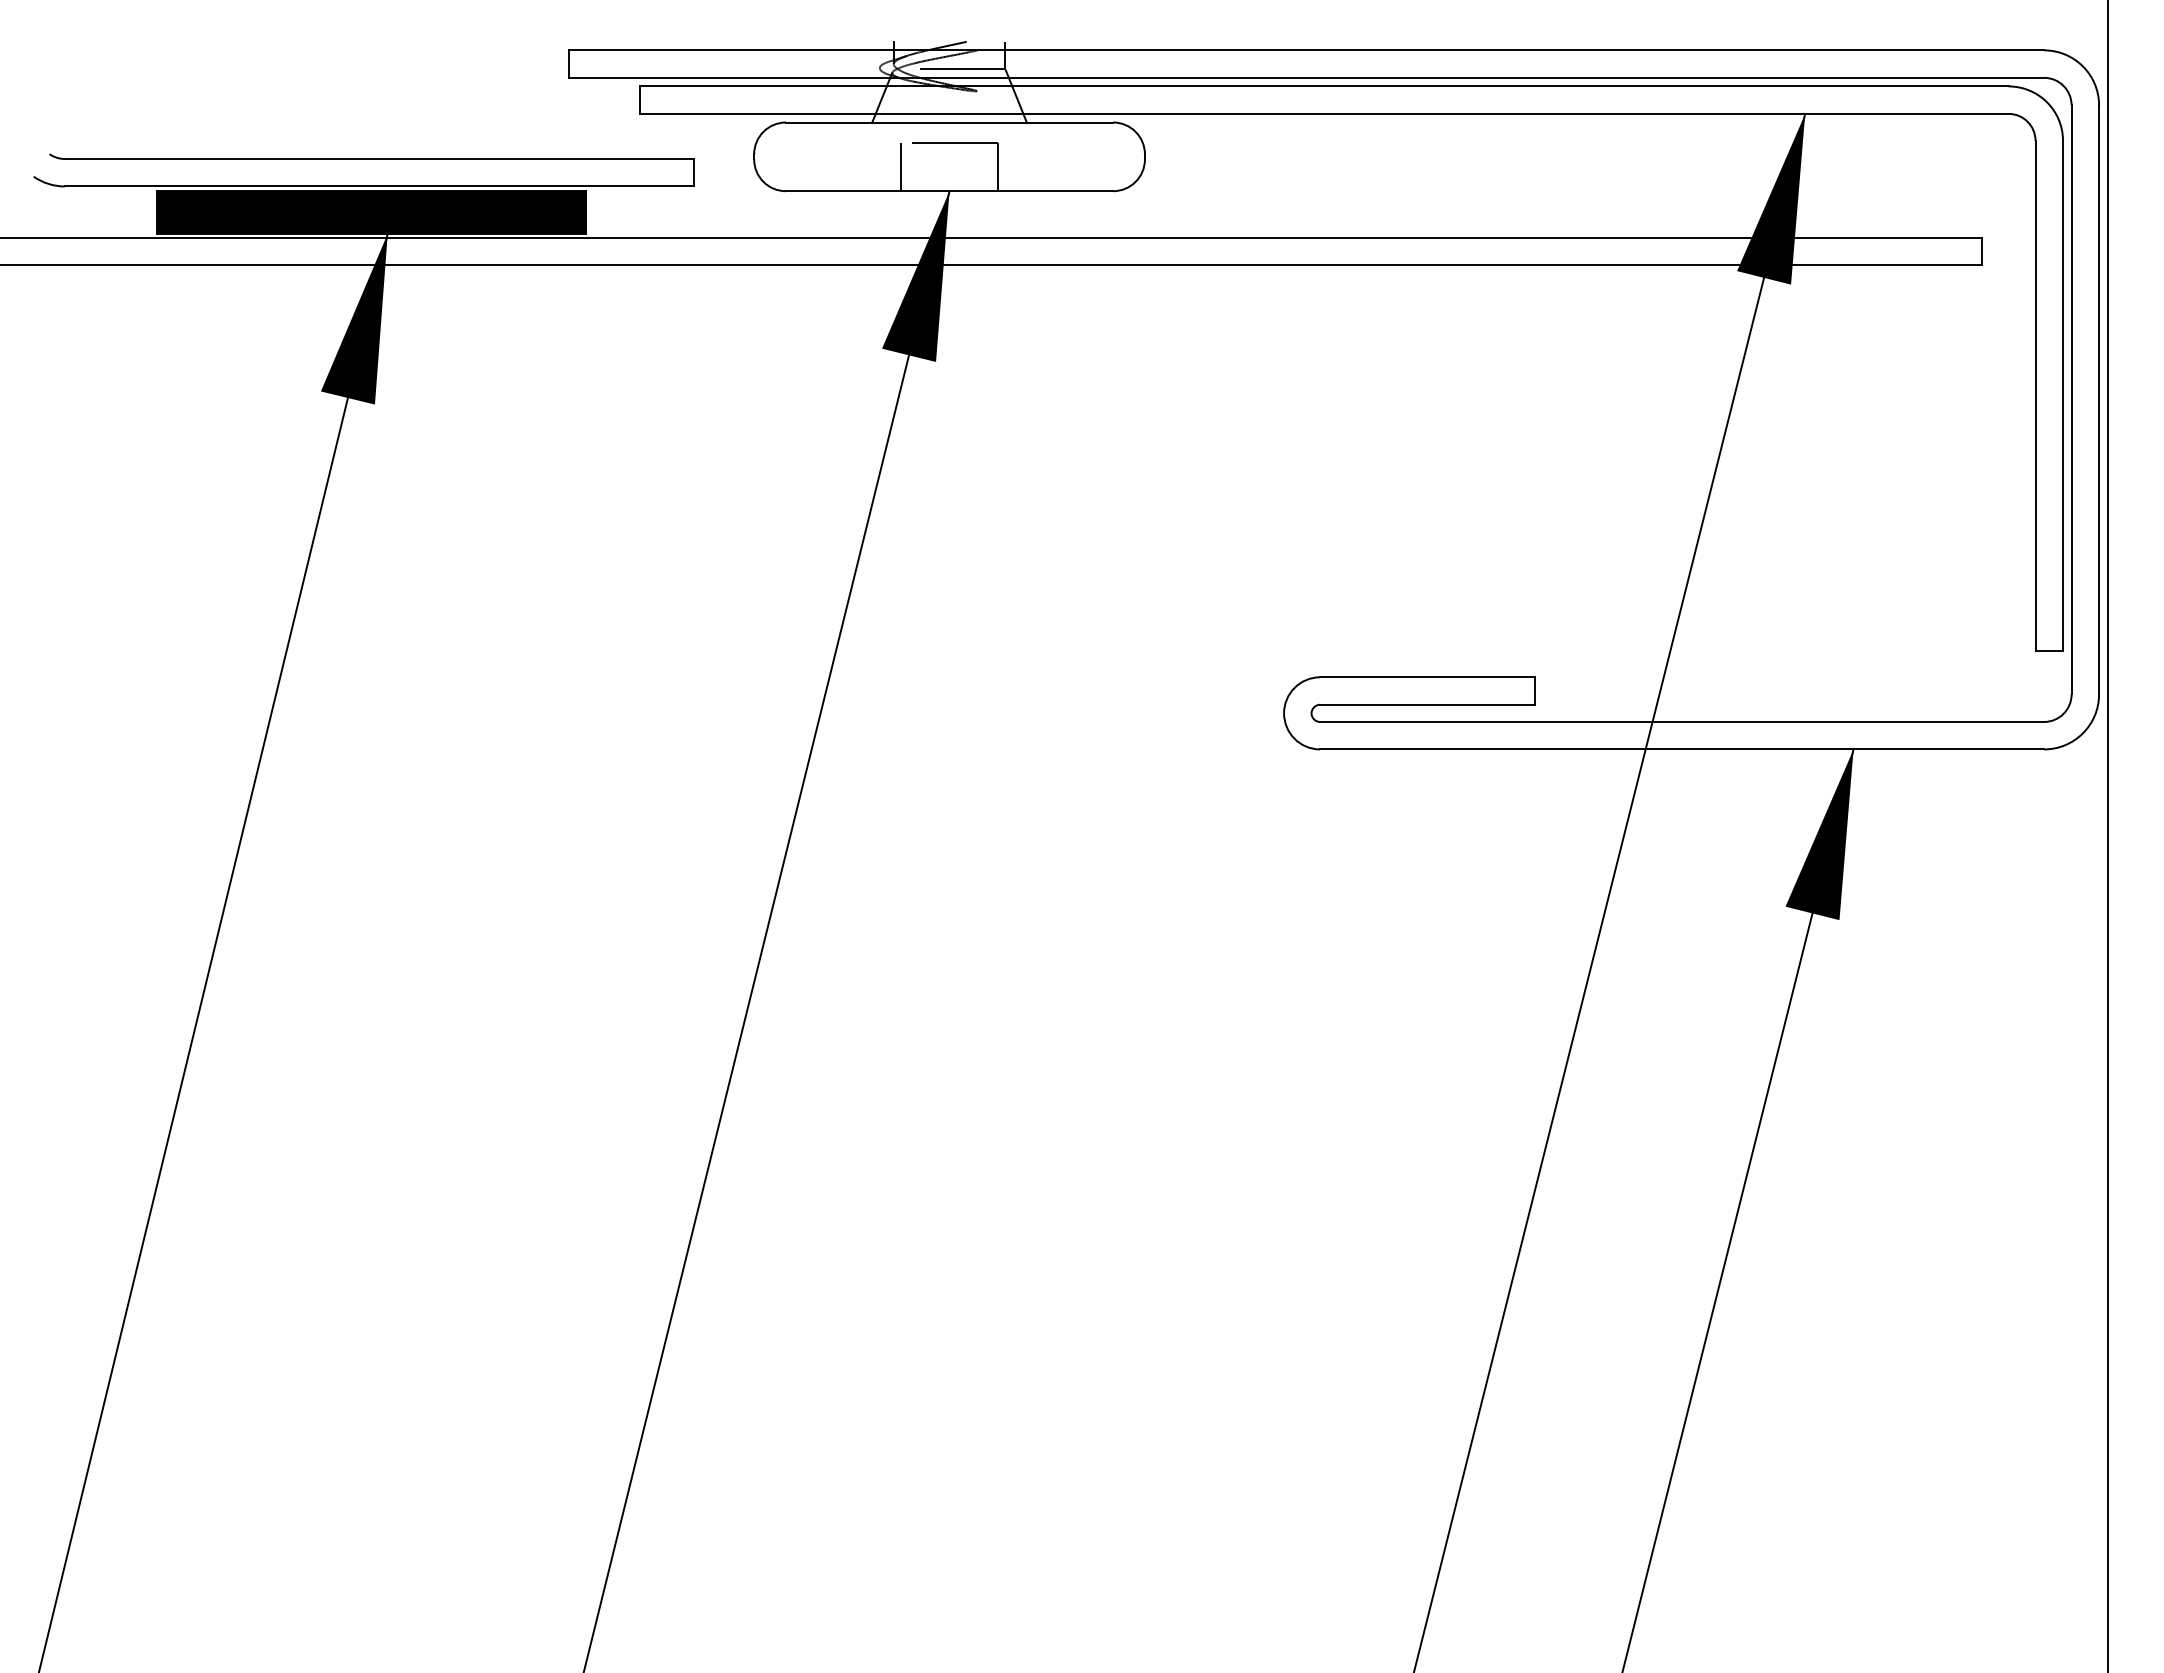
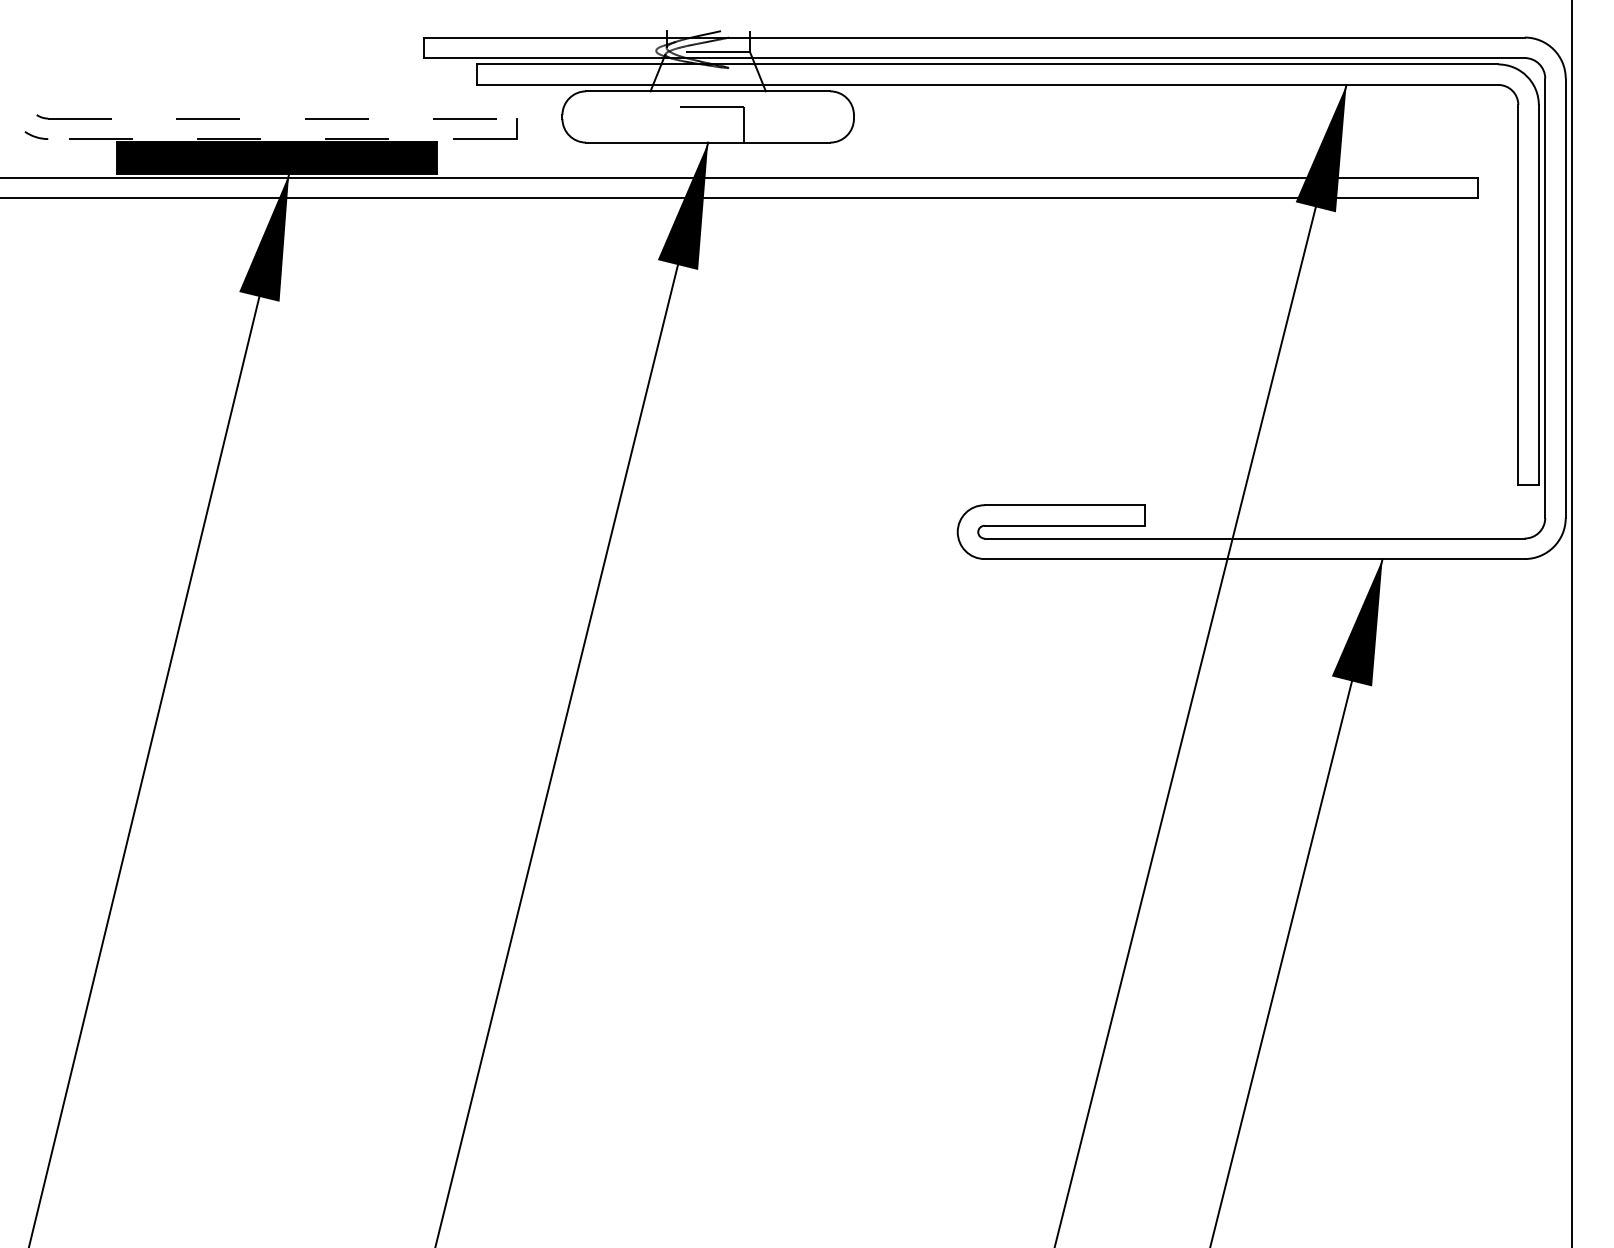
line: (379, 159) -> (282, 118), solid -> dashed
line: (901, 167) -> (672, 124), removed
line: (378, 186) -> (282, 139), solid -> dashed

